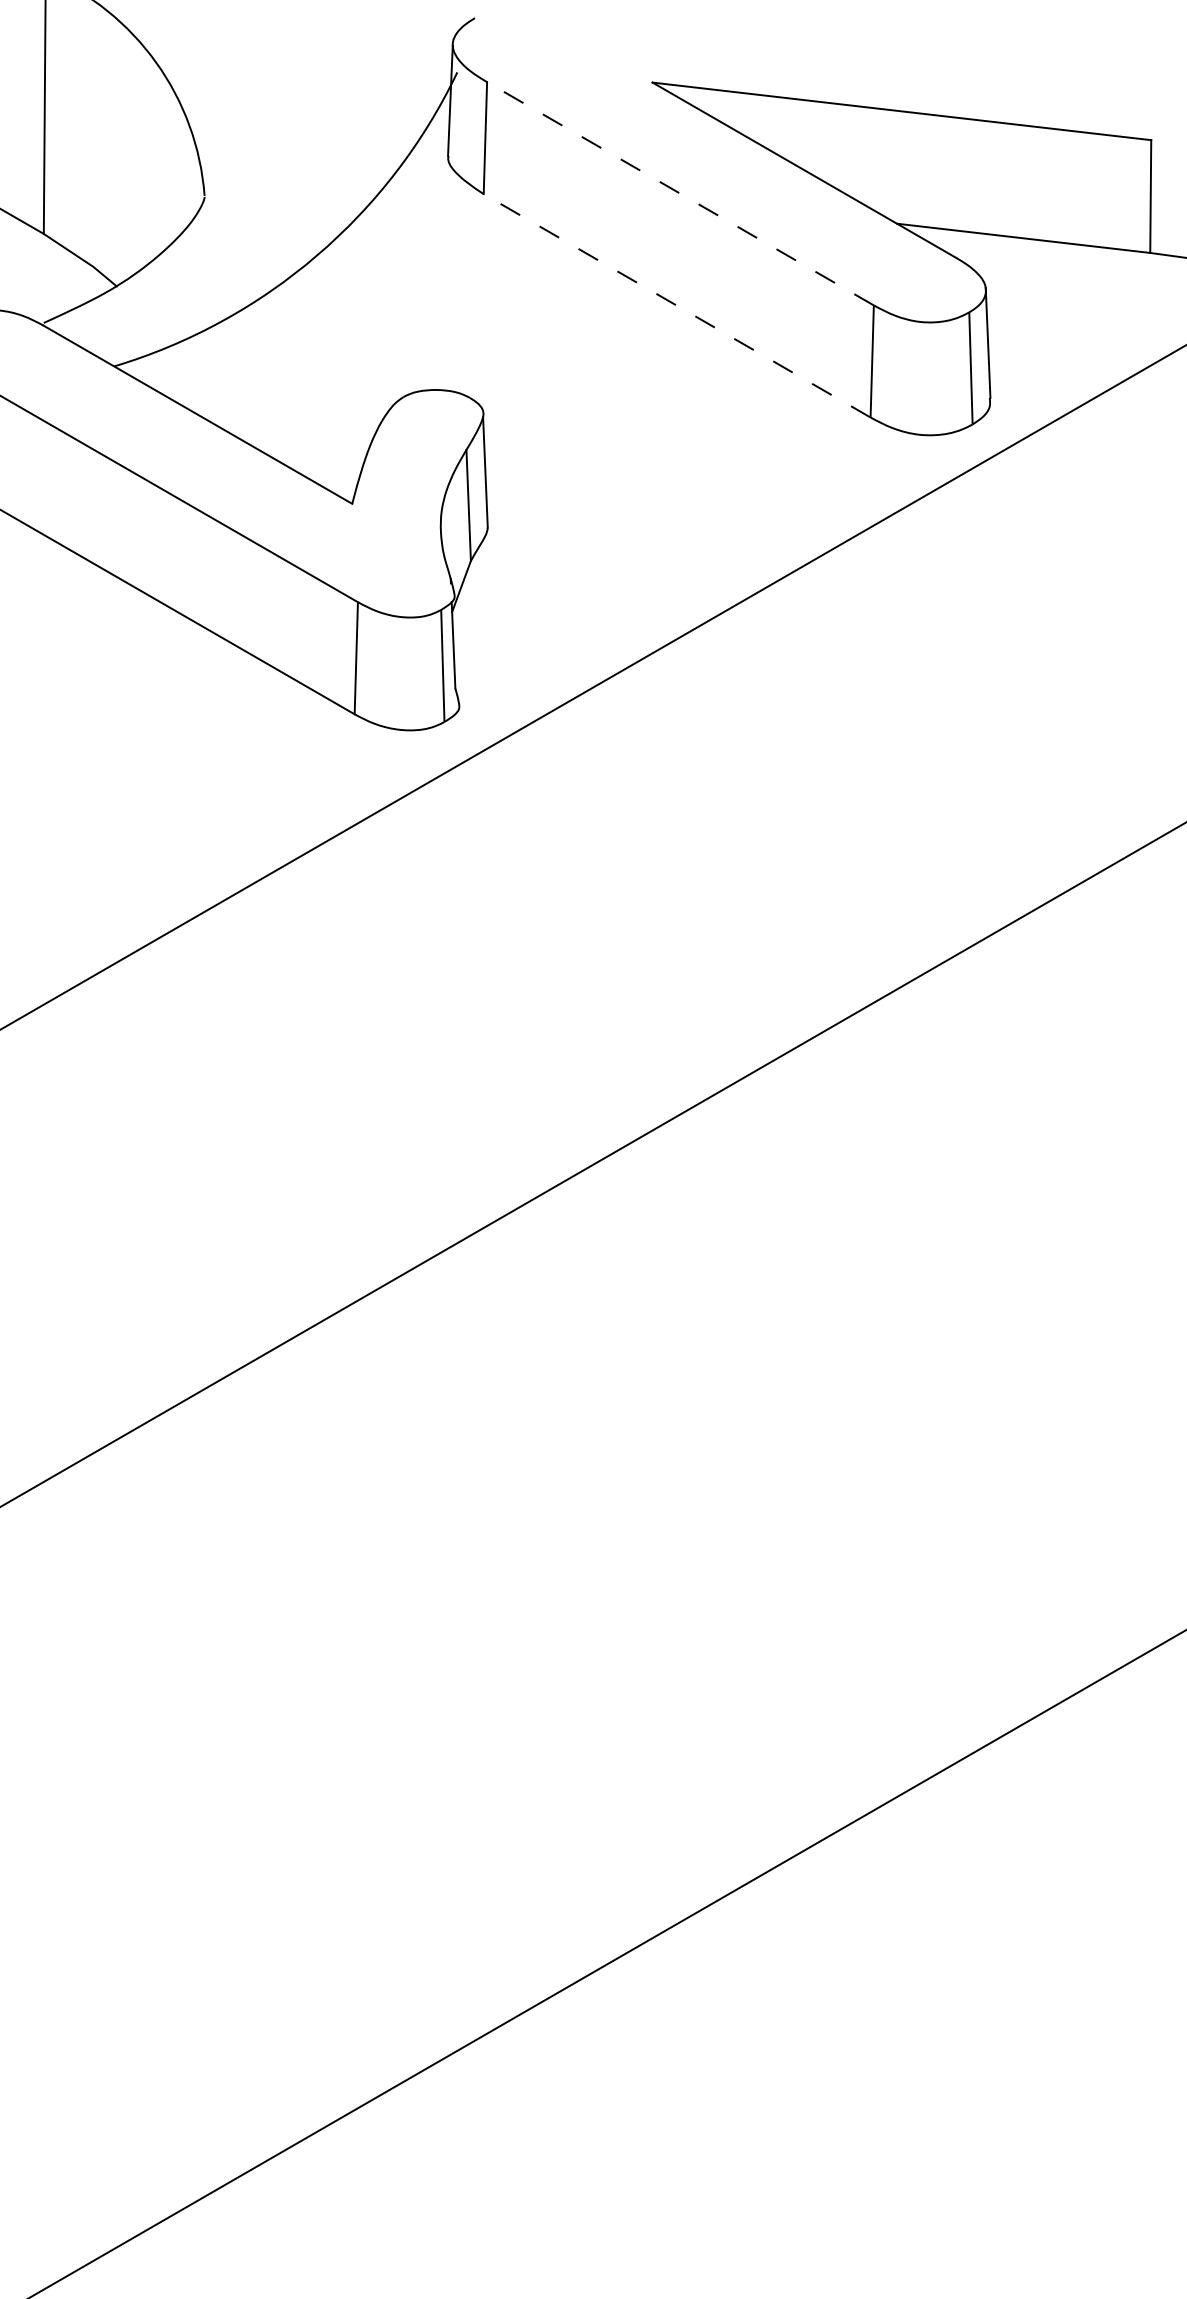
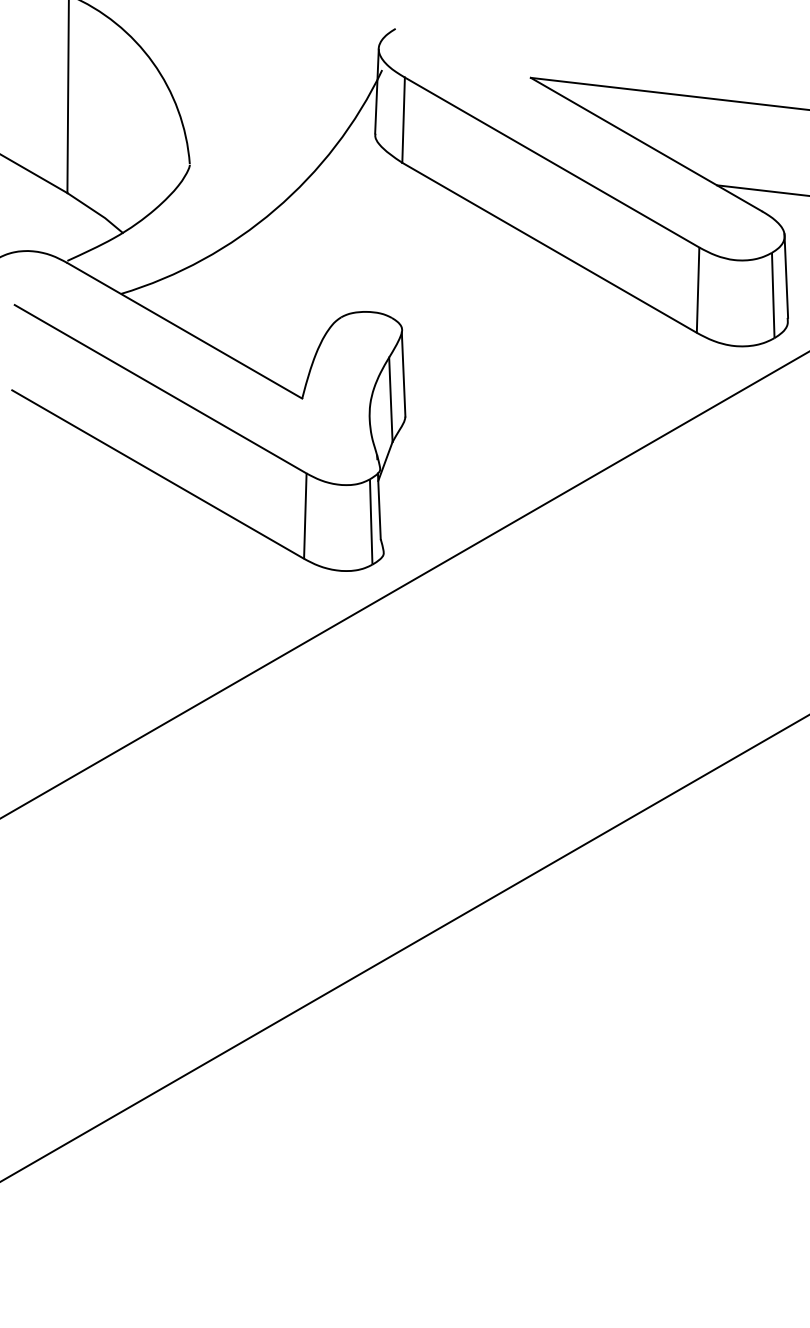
line: (680, 193) -> (552, 162), dashed -> solid
line: (676, 305) -> (549, 247), dashed -> solid

